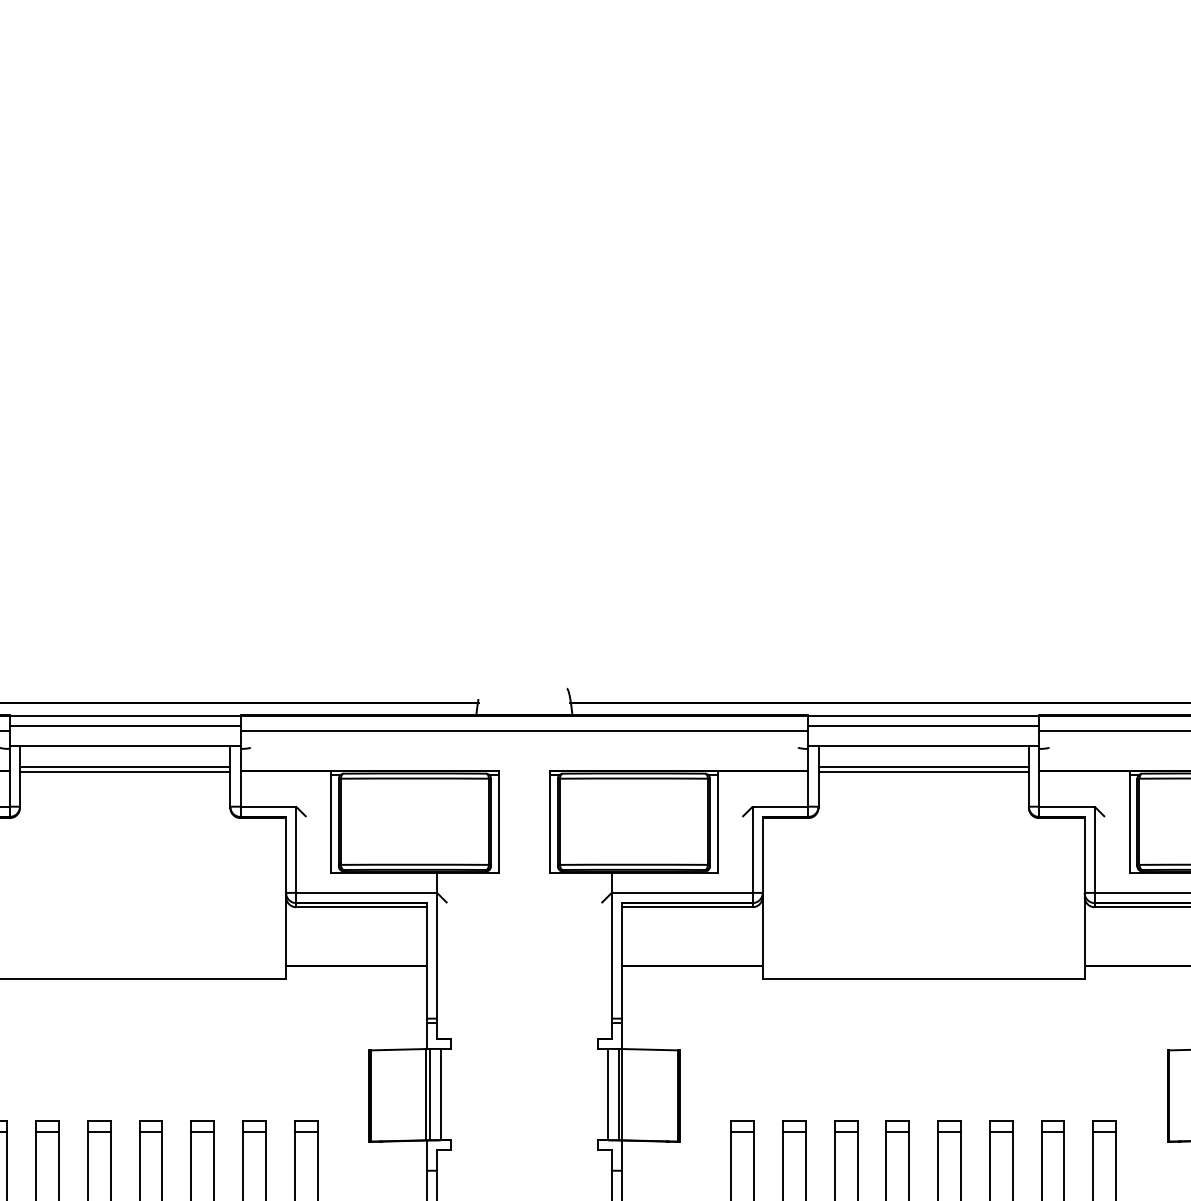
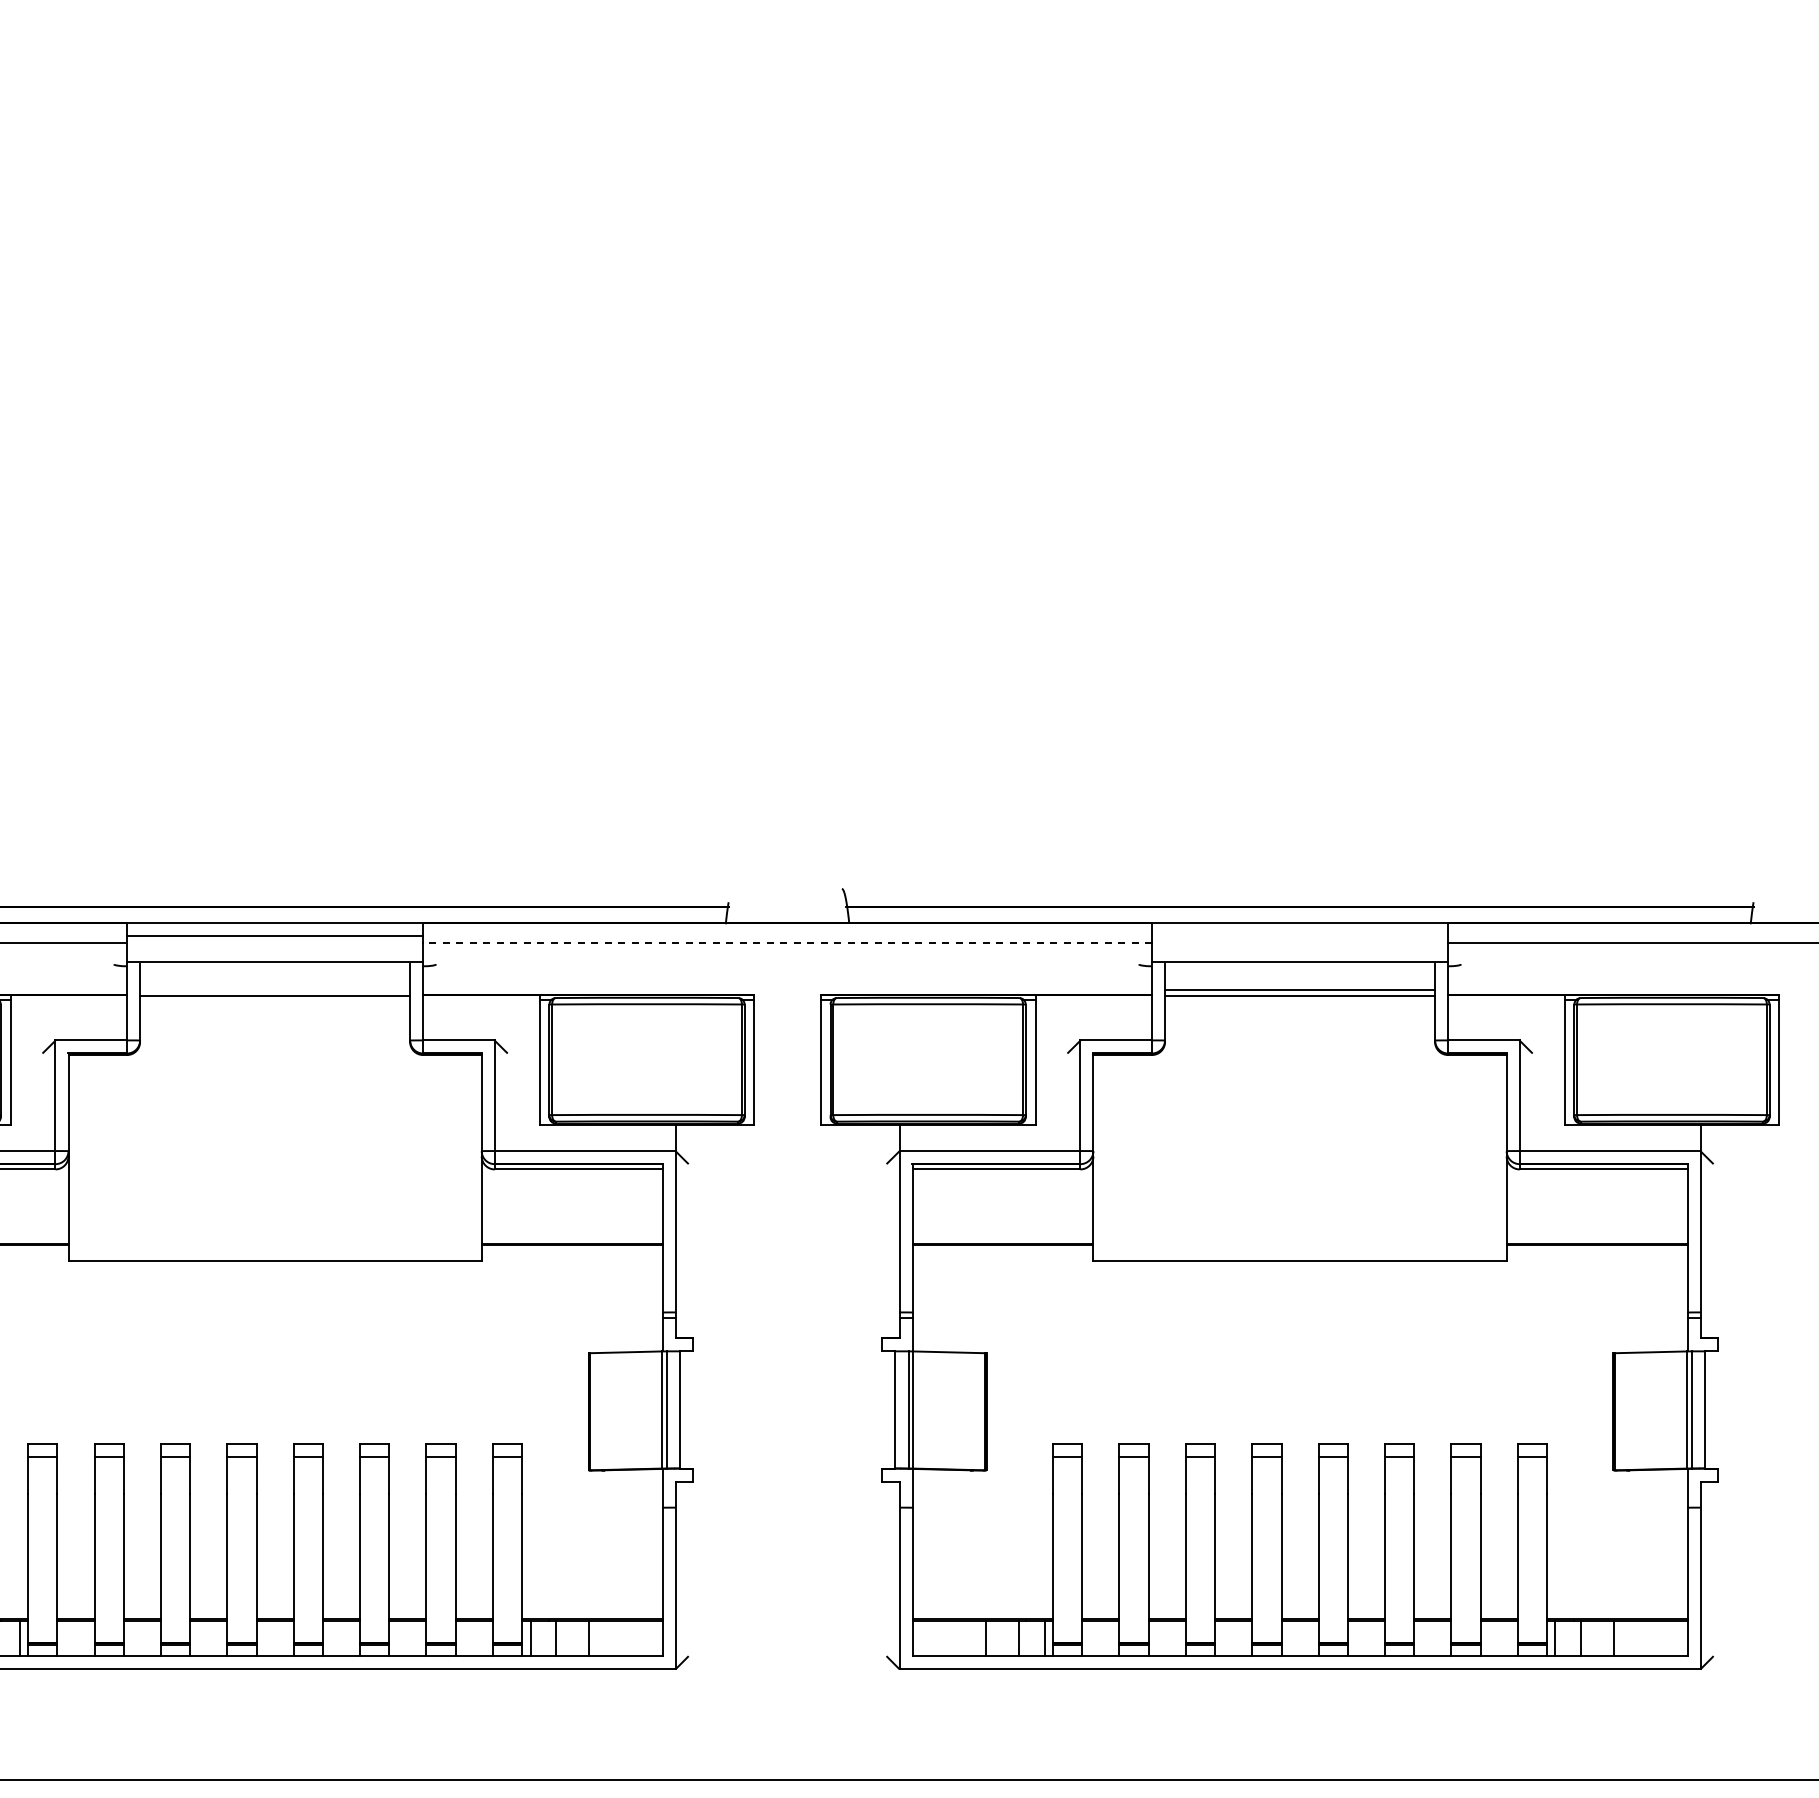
line: (924, 725) -> (1300, 936), removed
line: (524, 730) -> (787, 942), solid -> dashed
line: (125, 767) -> (275, 989), removed

